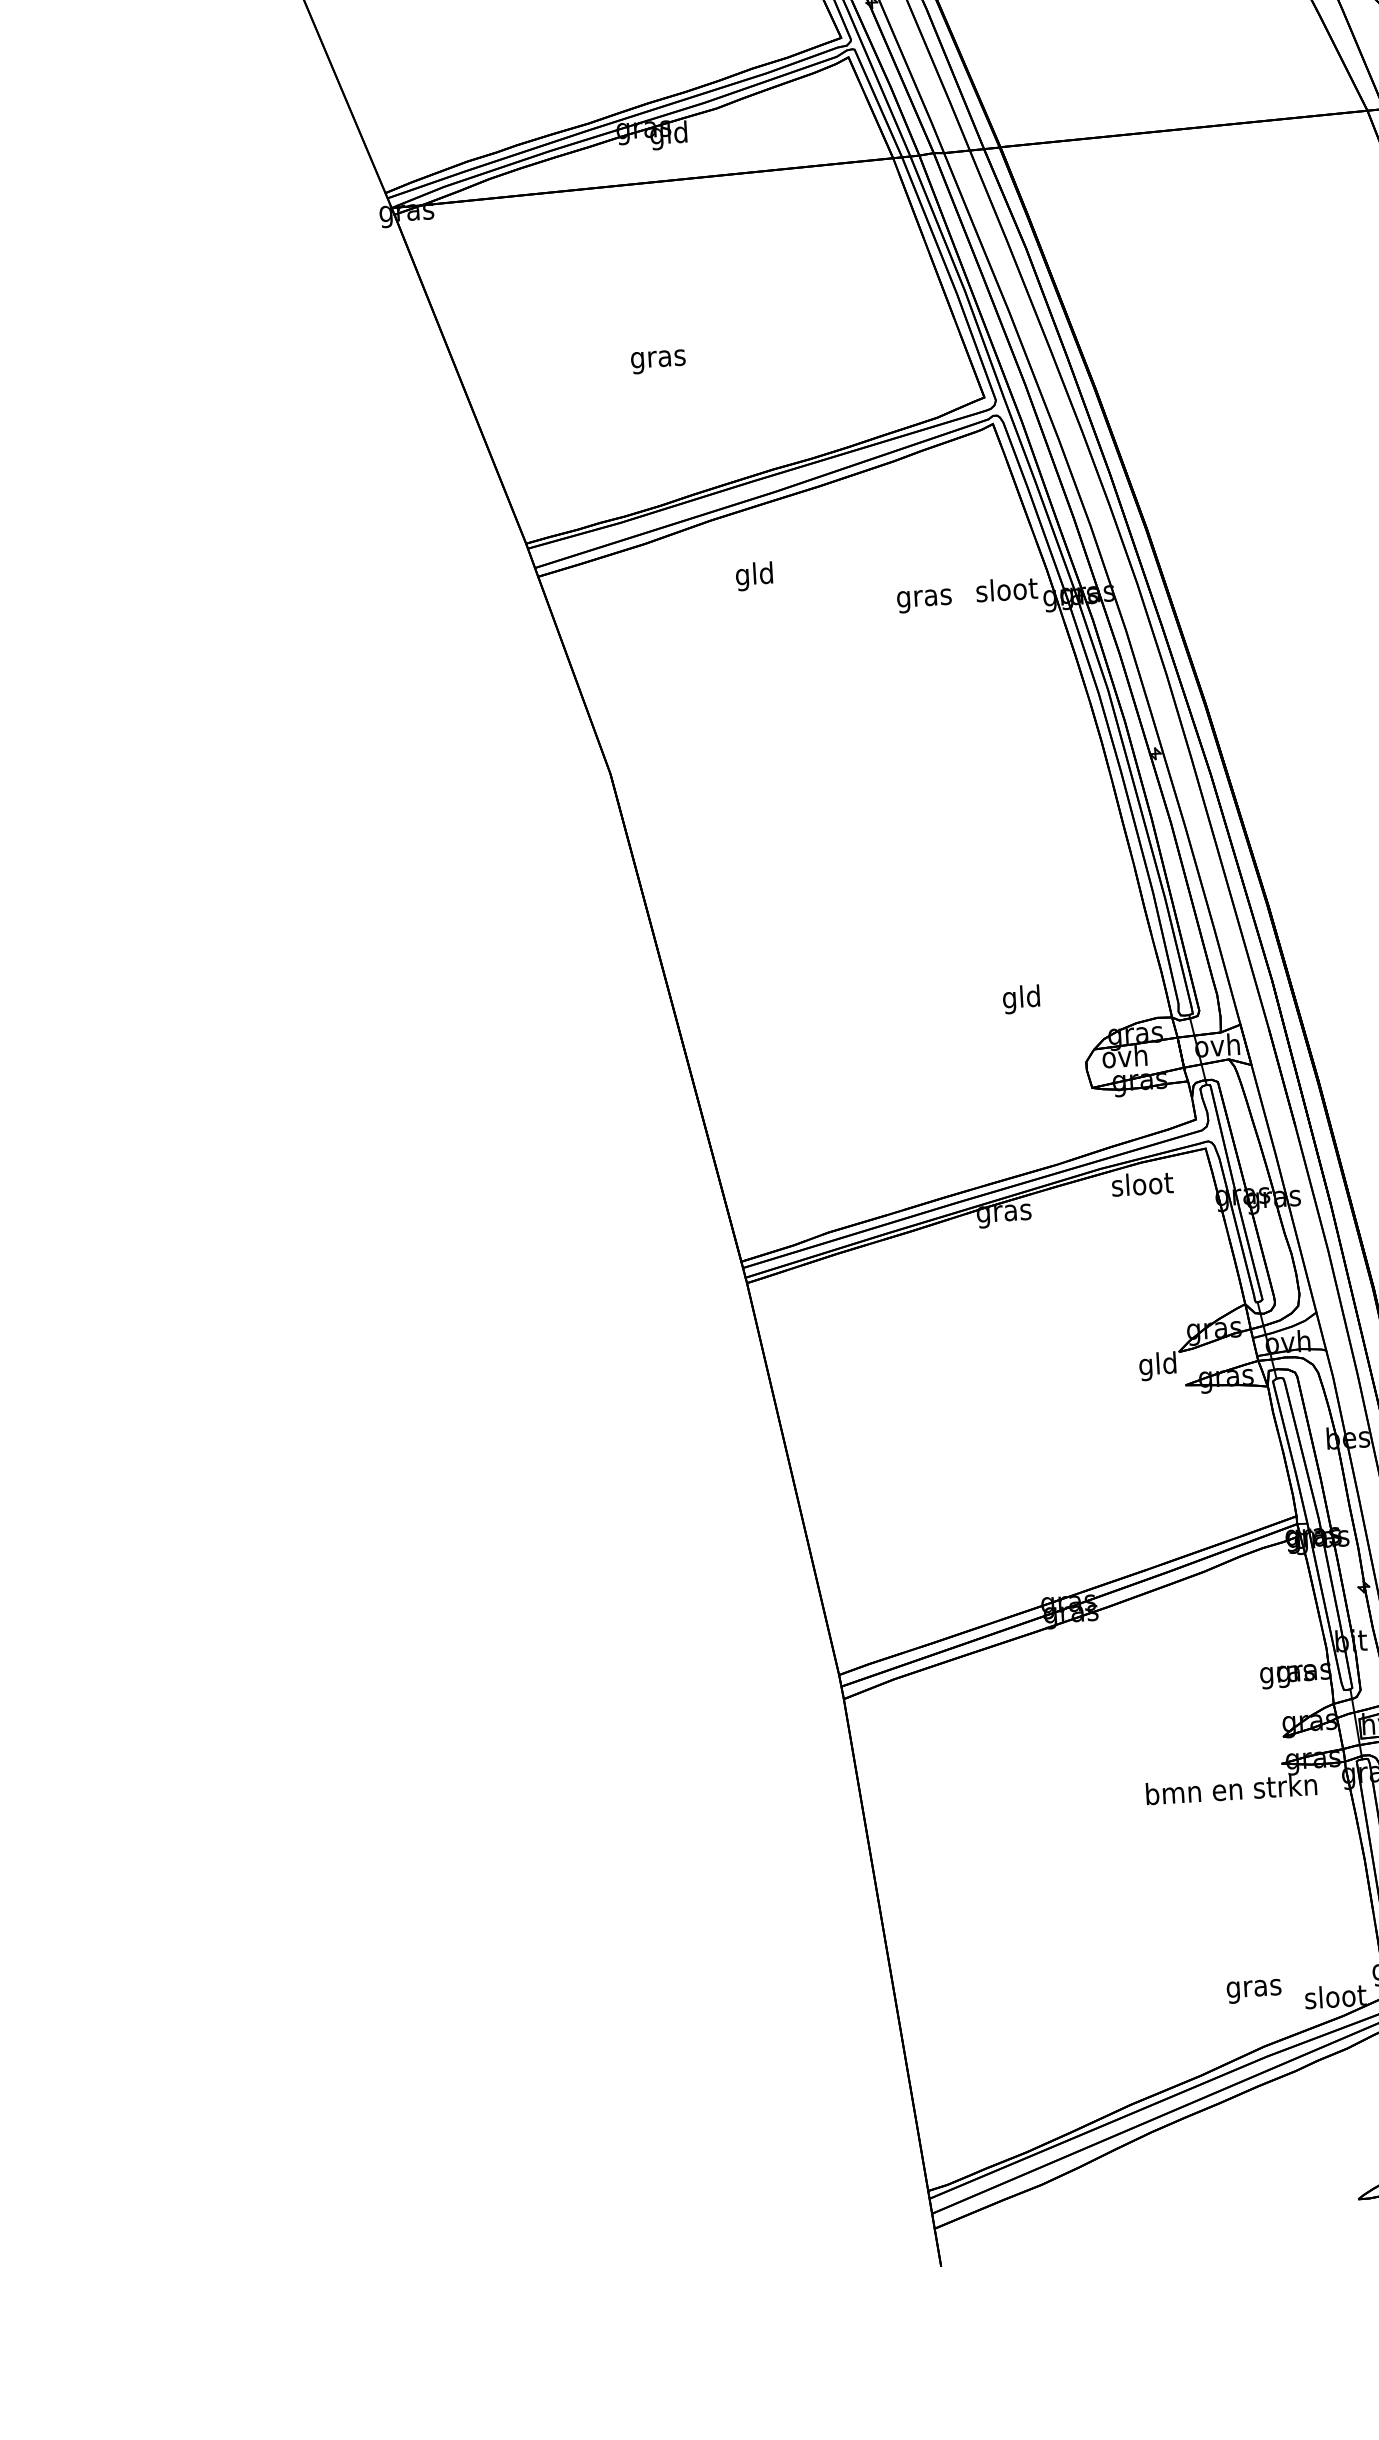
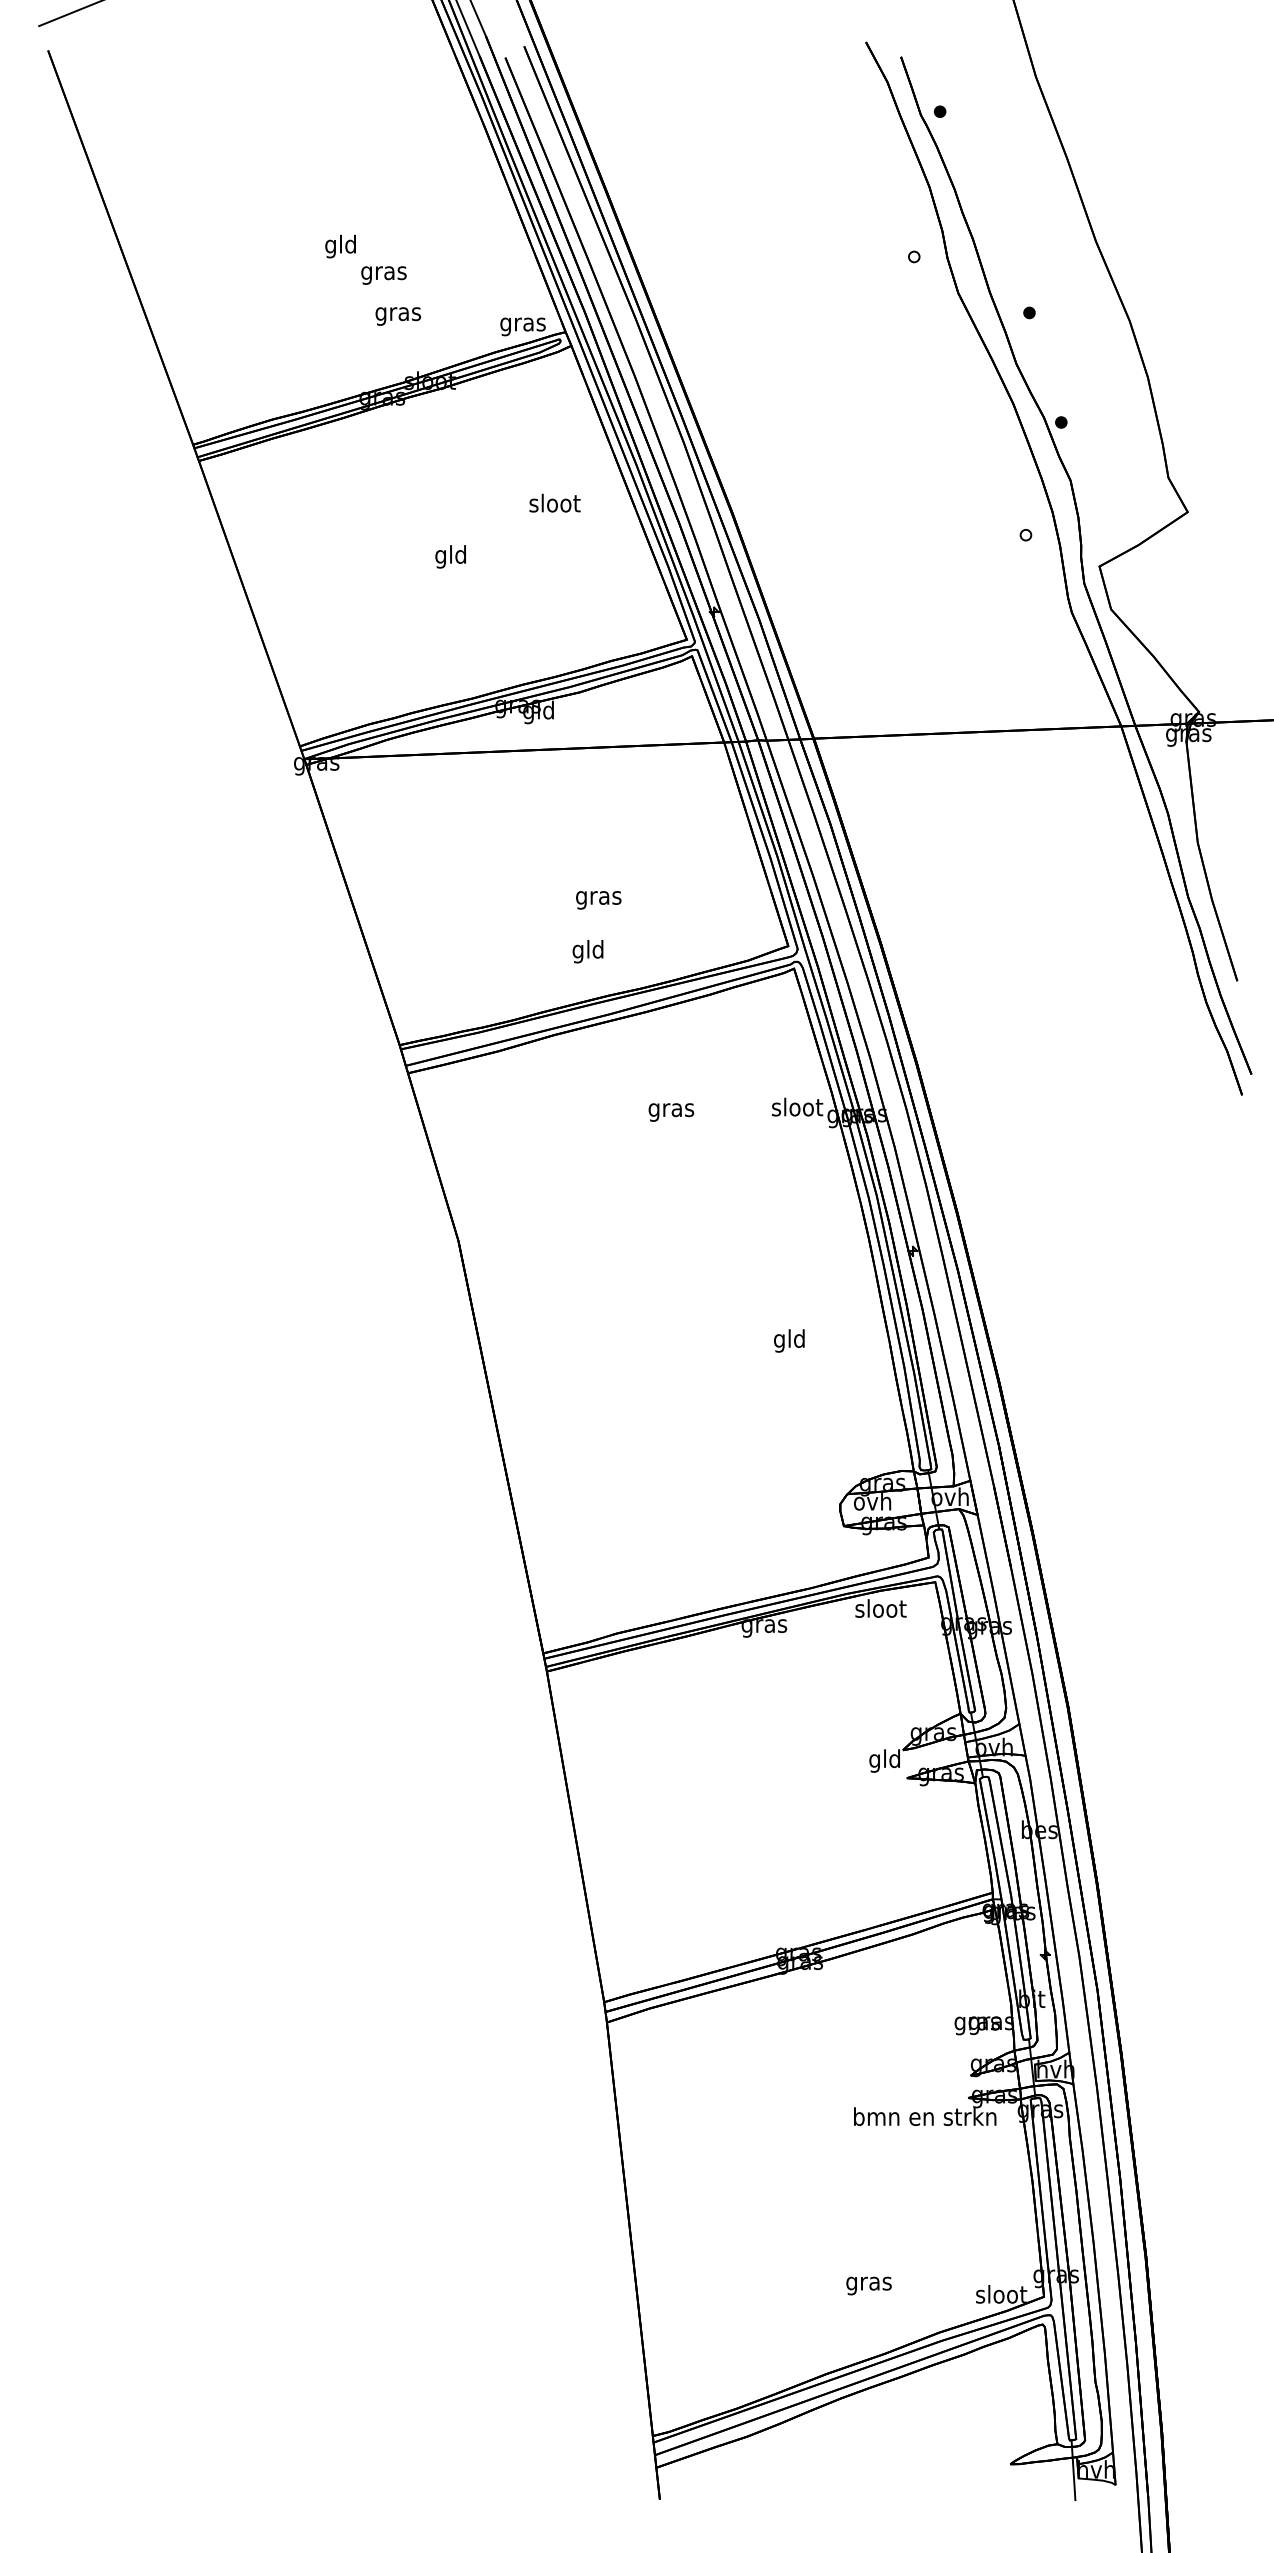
text: (658, 362) -> (598, 900), moved
text: (753, 576) -> (587, 951), moved
text: (924, 600) -> (671, 1112), moved
text: (1021, 998) -> (789, 1340), moved
text: (1253, 1990) -> (868, 2285), moved

